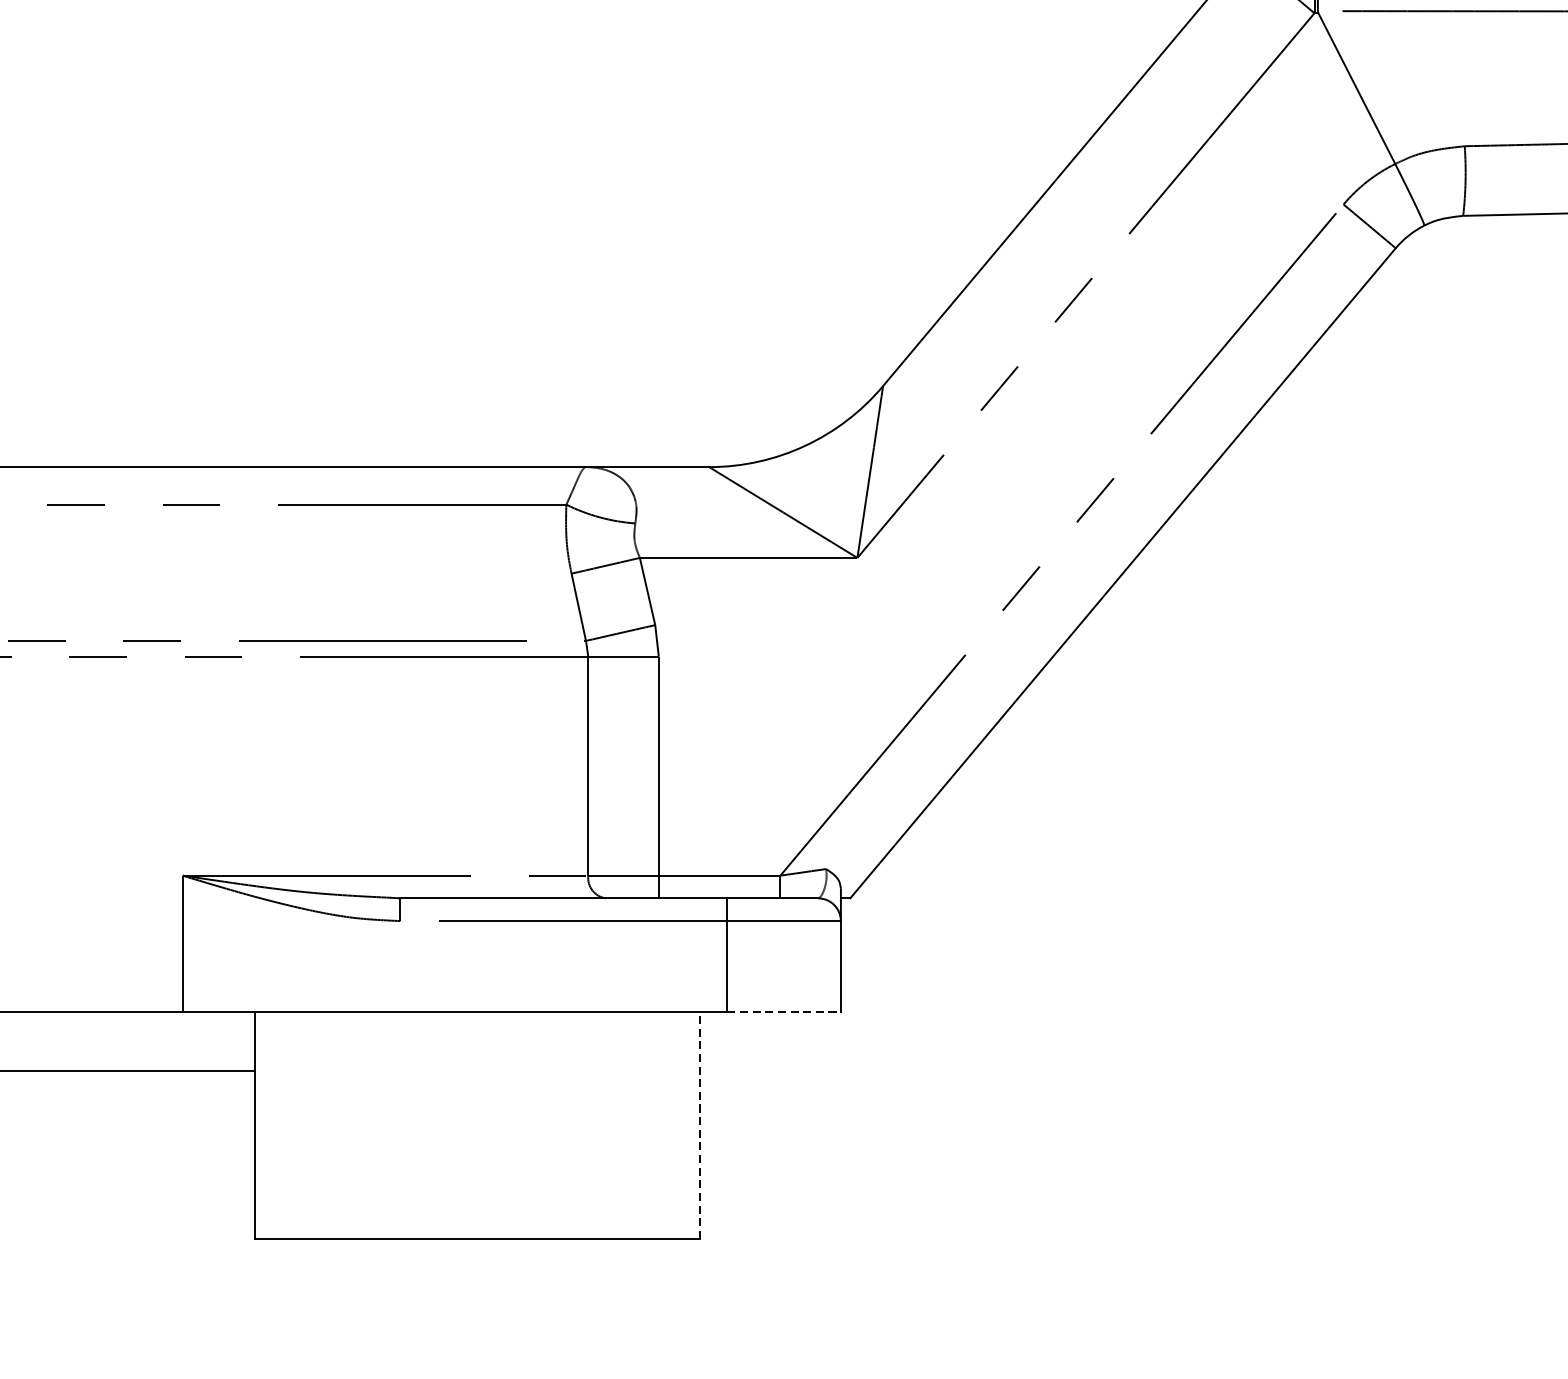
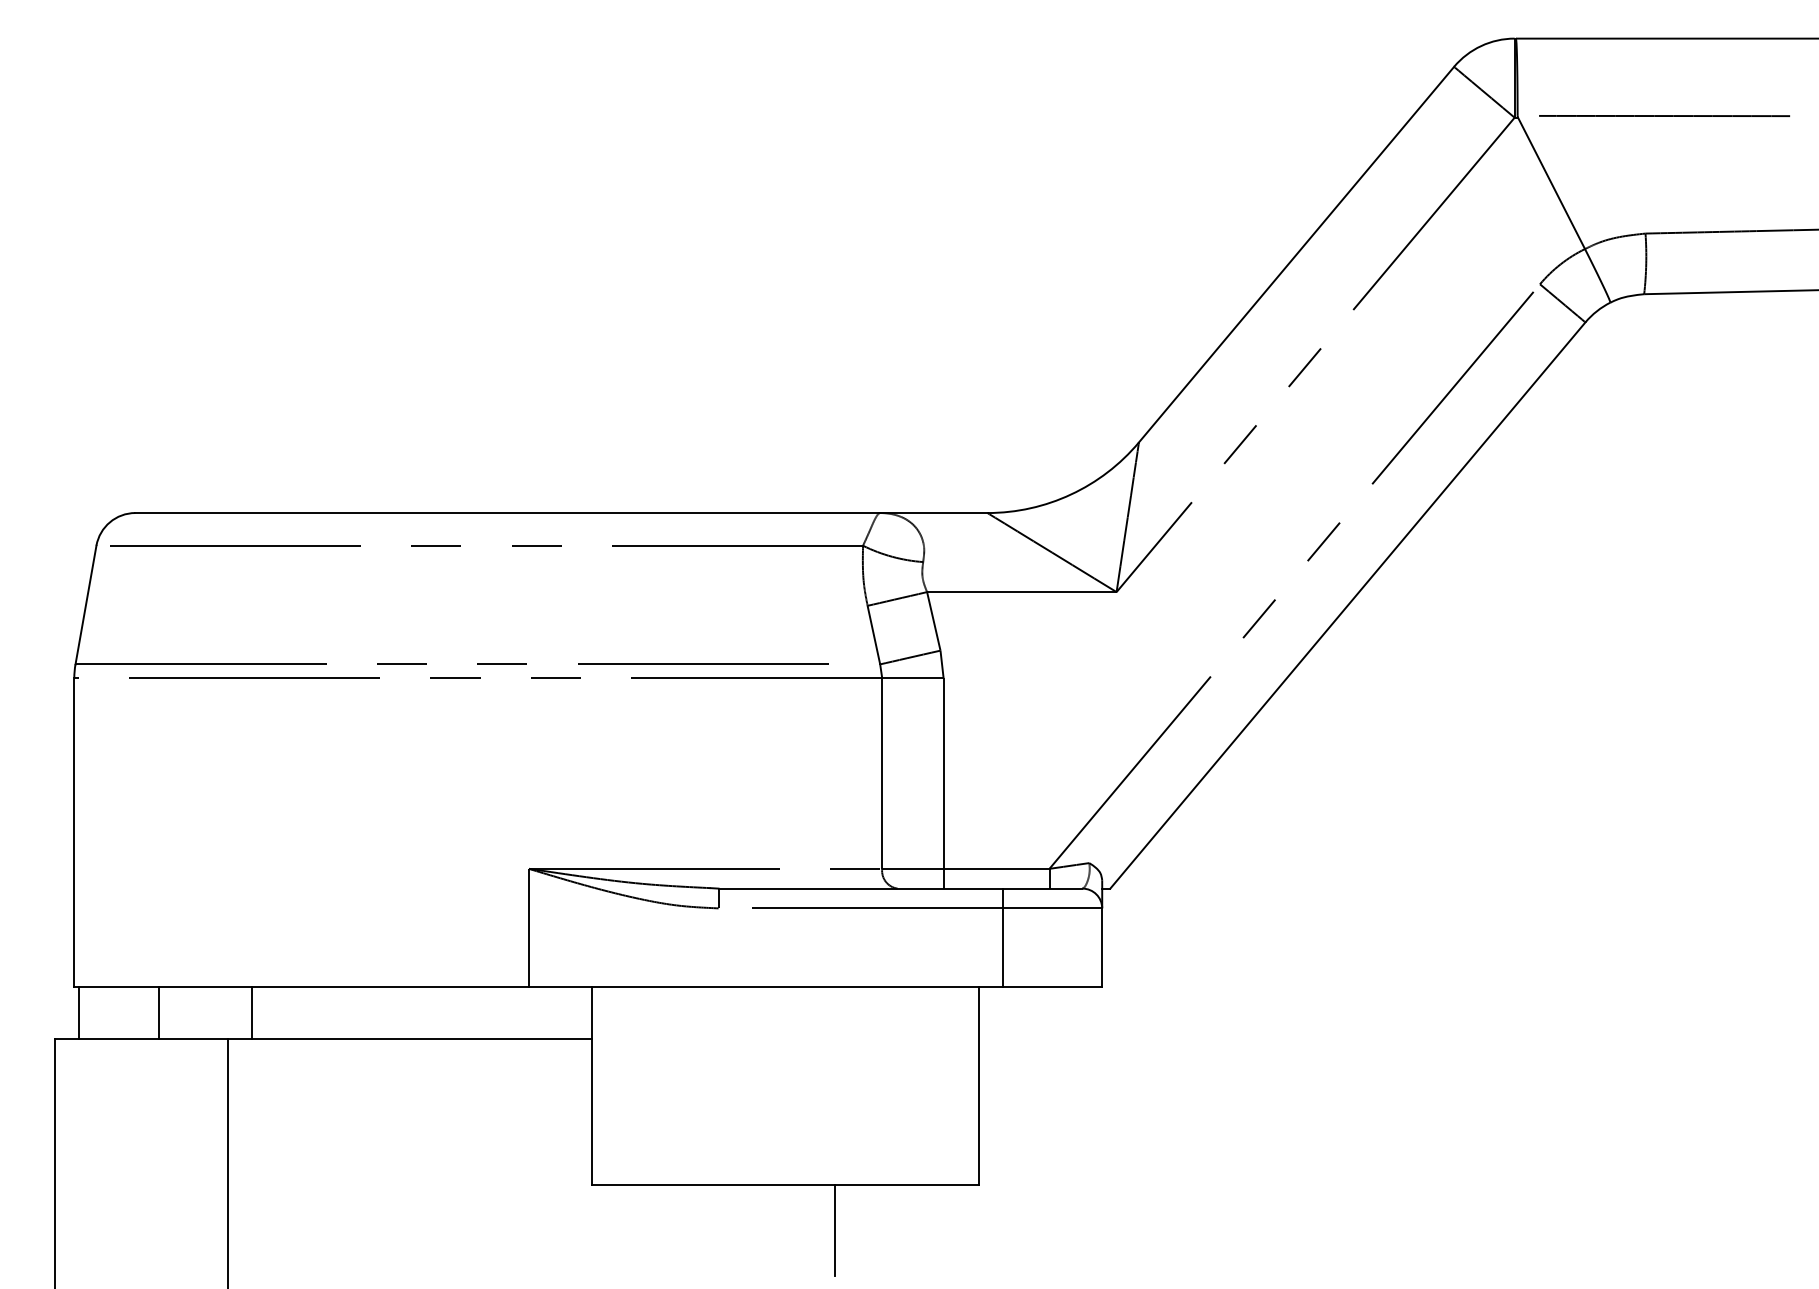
line: (784, 1011) -> (1053, 987), dashed -> solid
line: (700, 1125) -> (979, 1086), dashed -> solid
line: (534, 1290) -> (835, 1230), added

